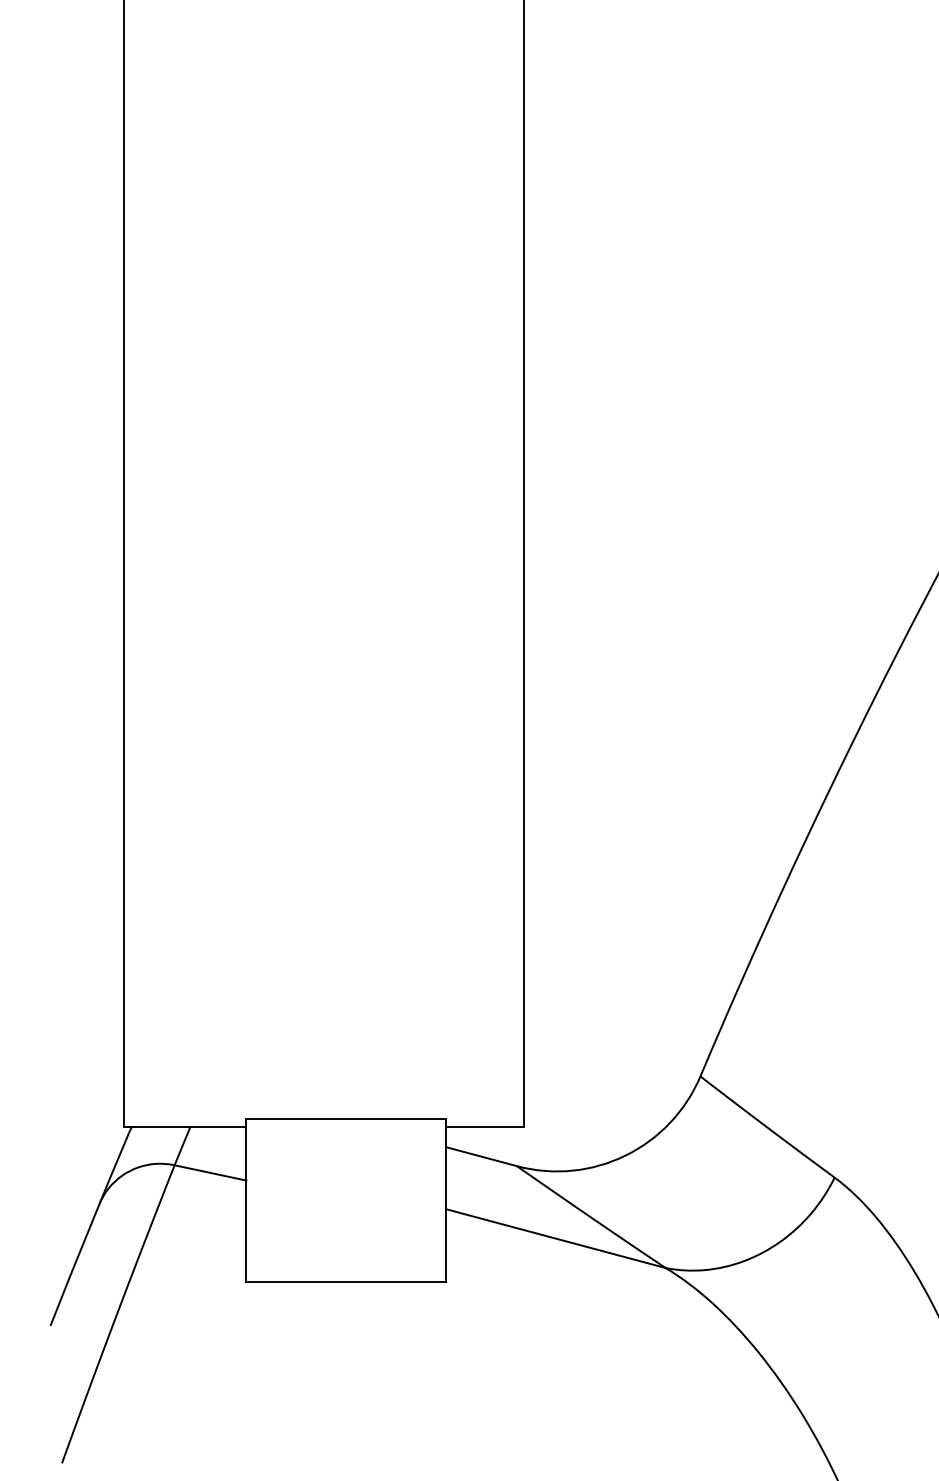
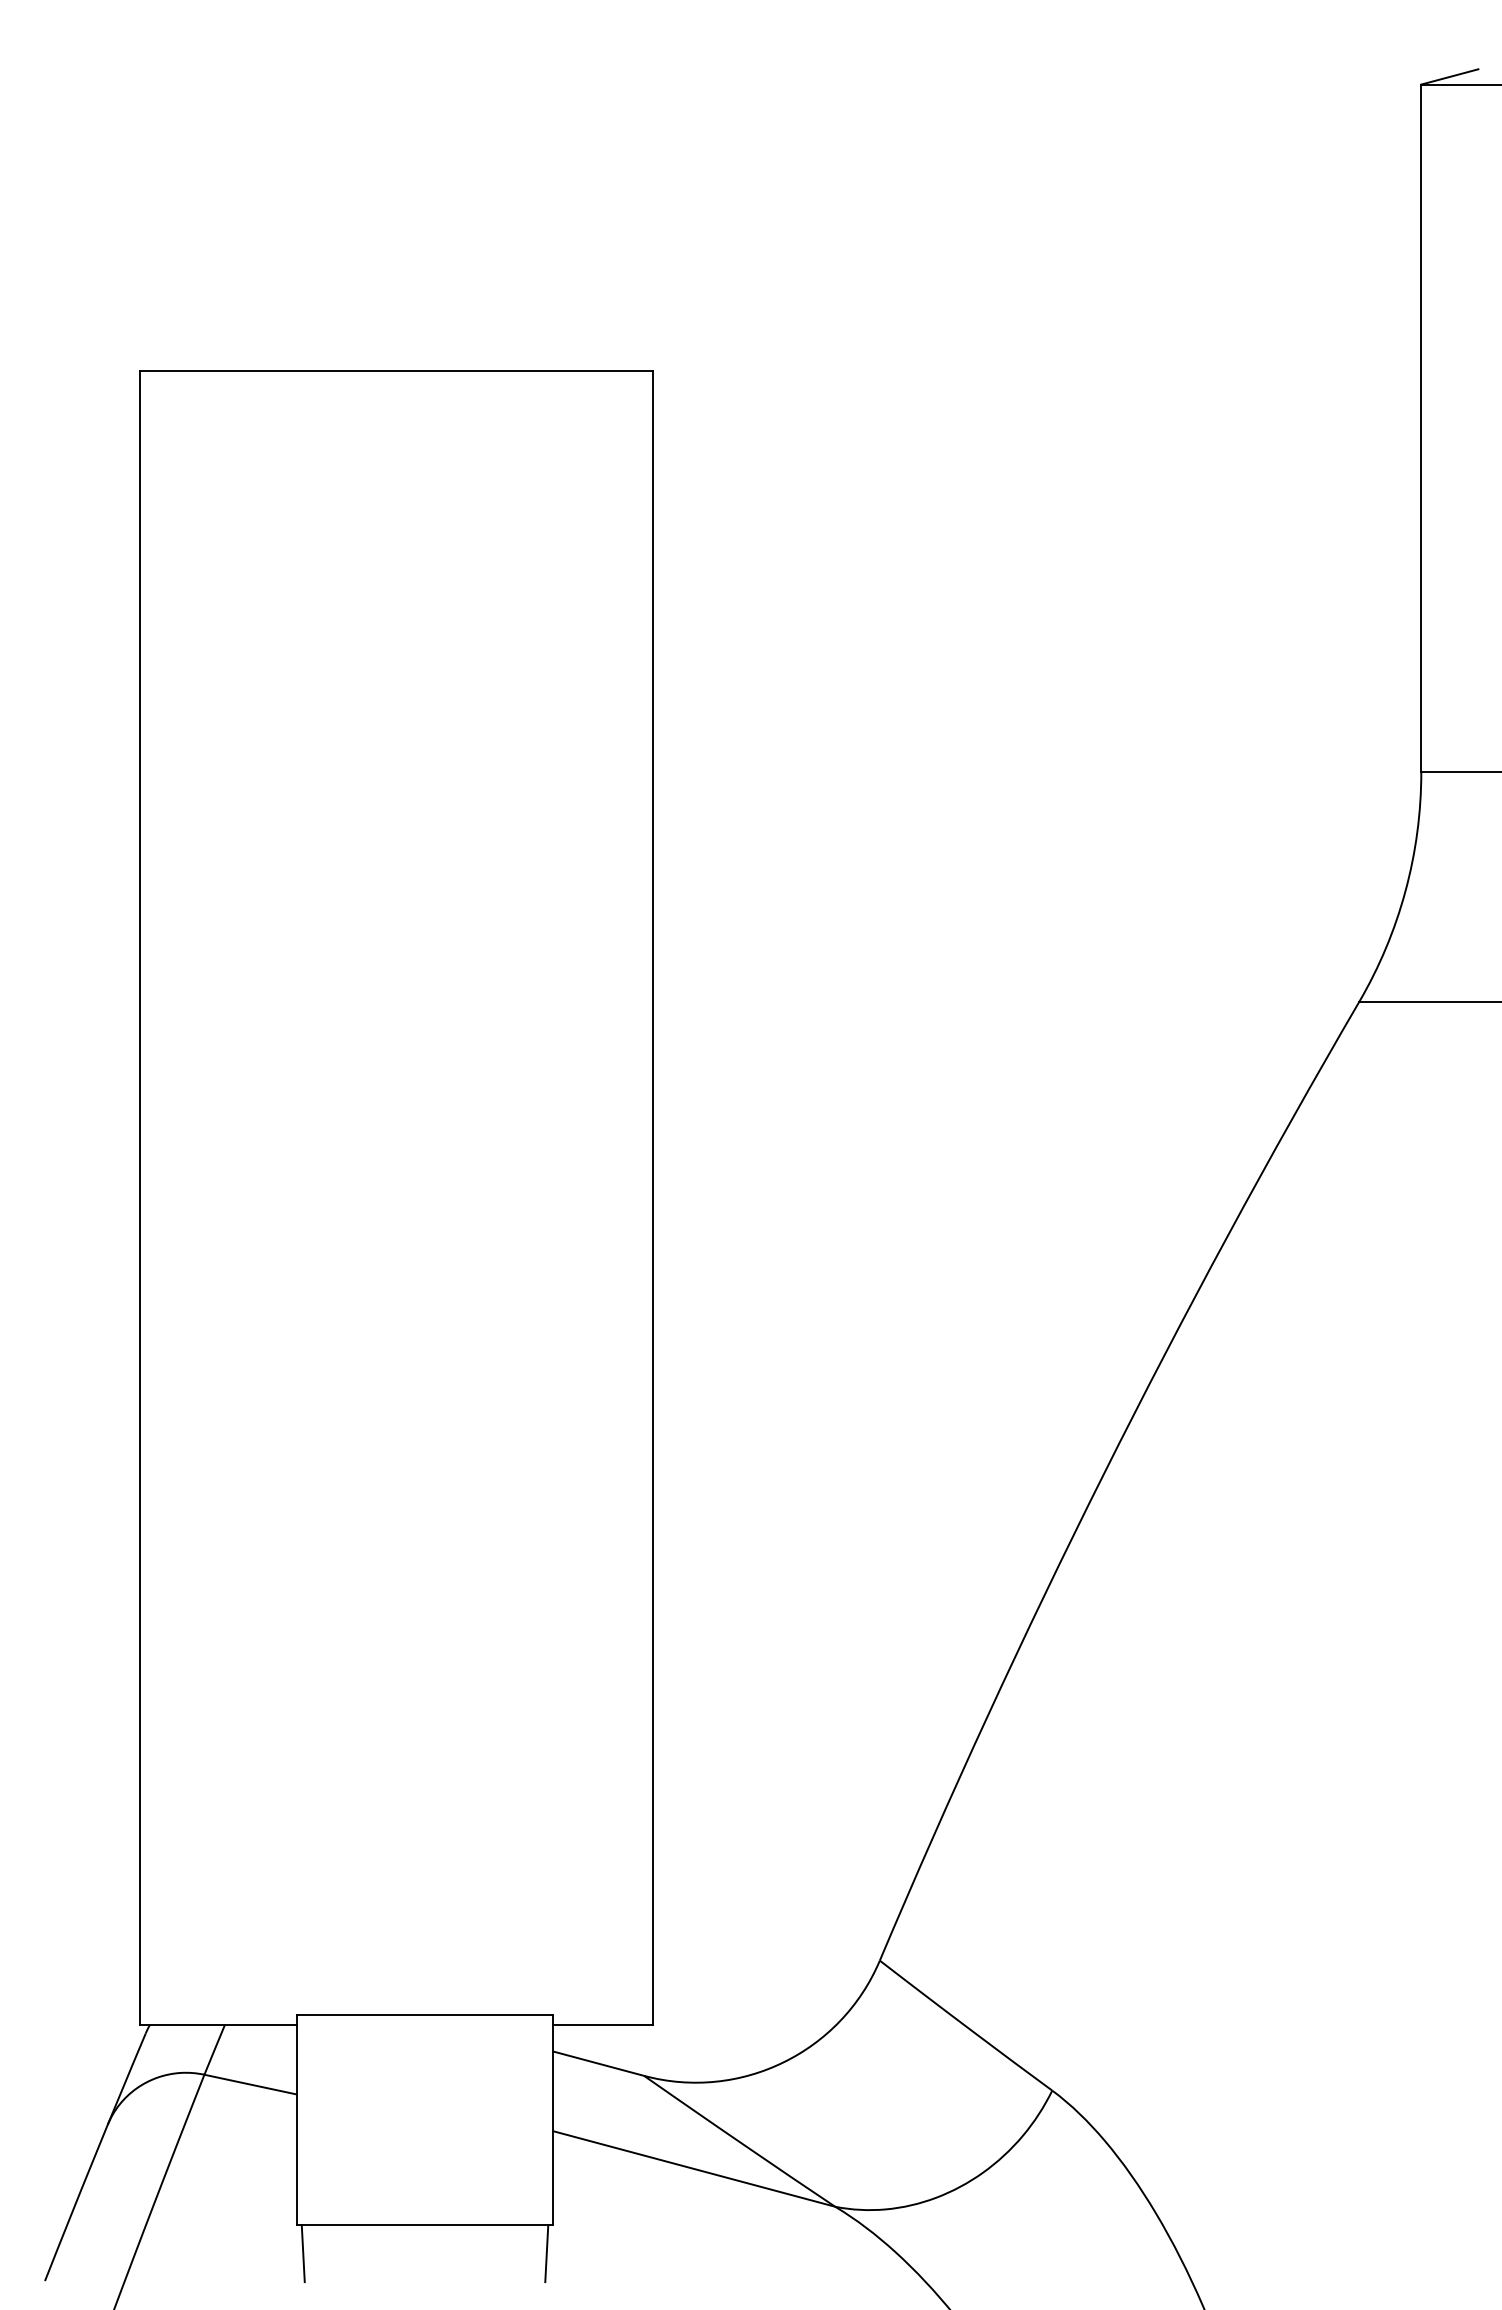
line: (250, 1304) -> (302, 2253), added
line: (440, 1304) -> (546, 2253), added

